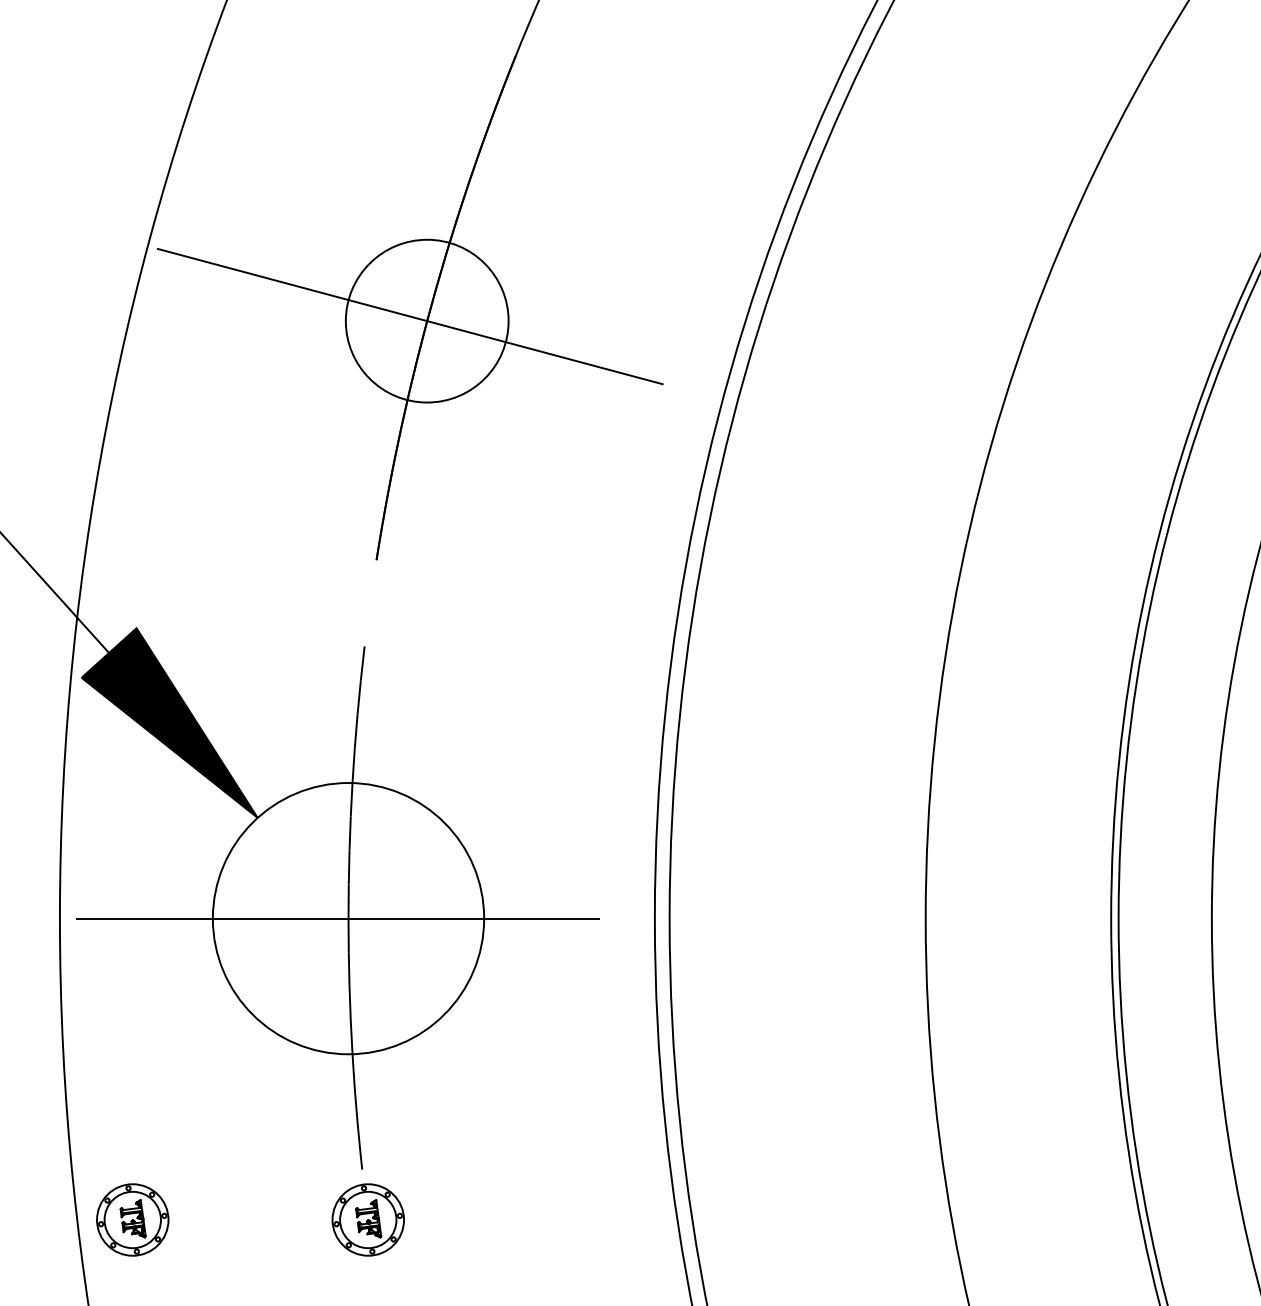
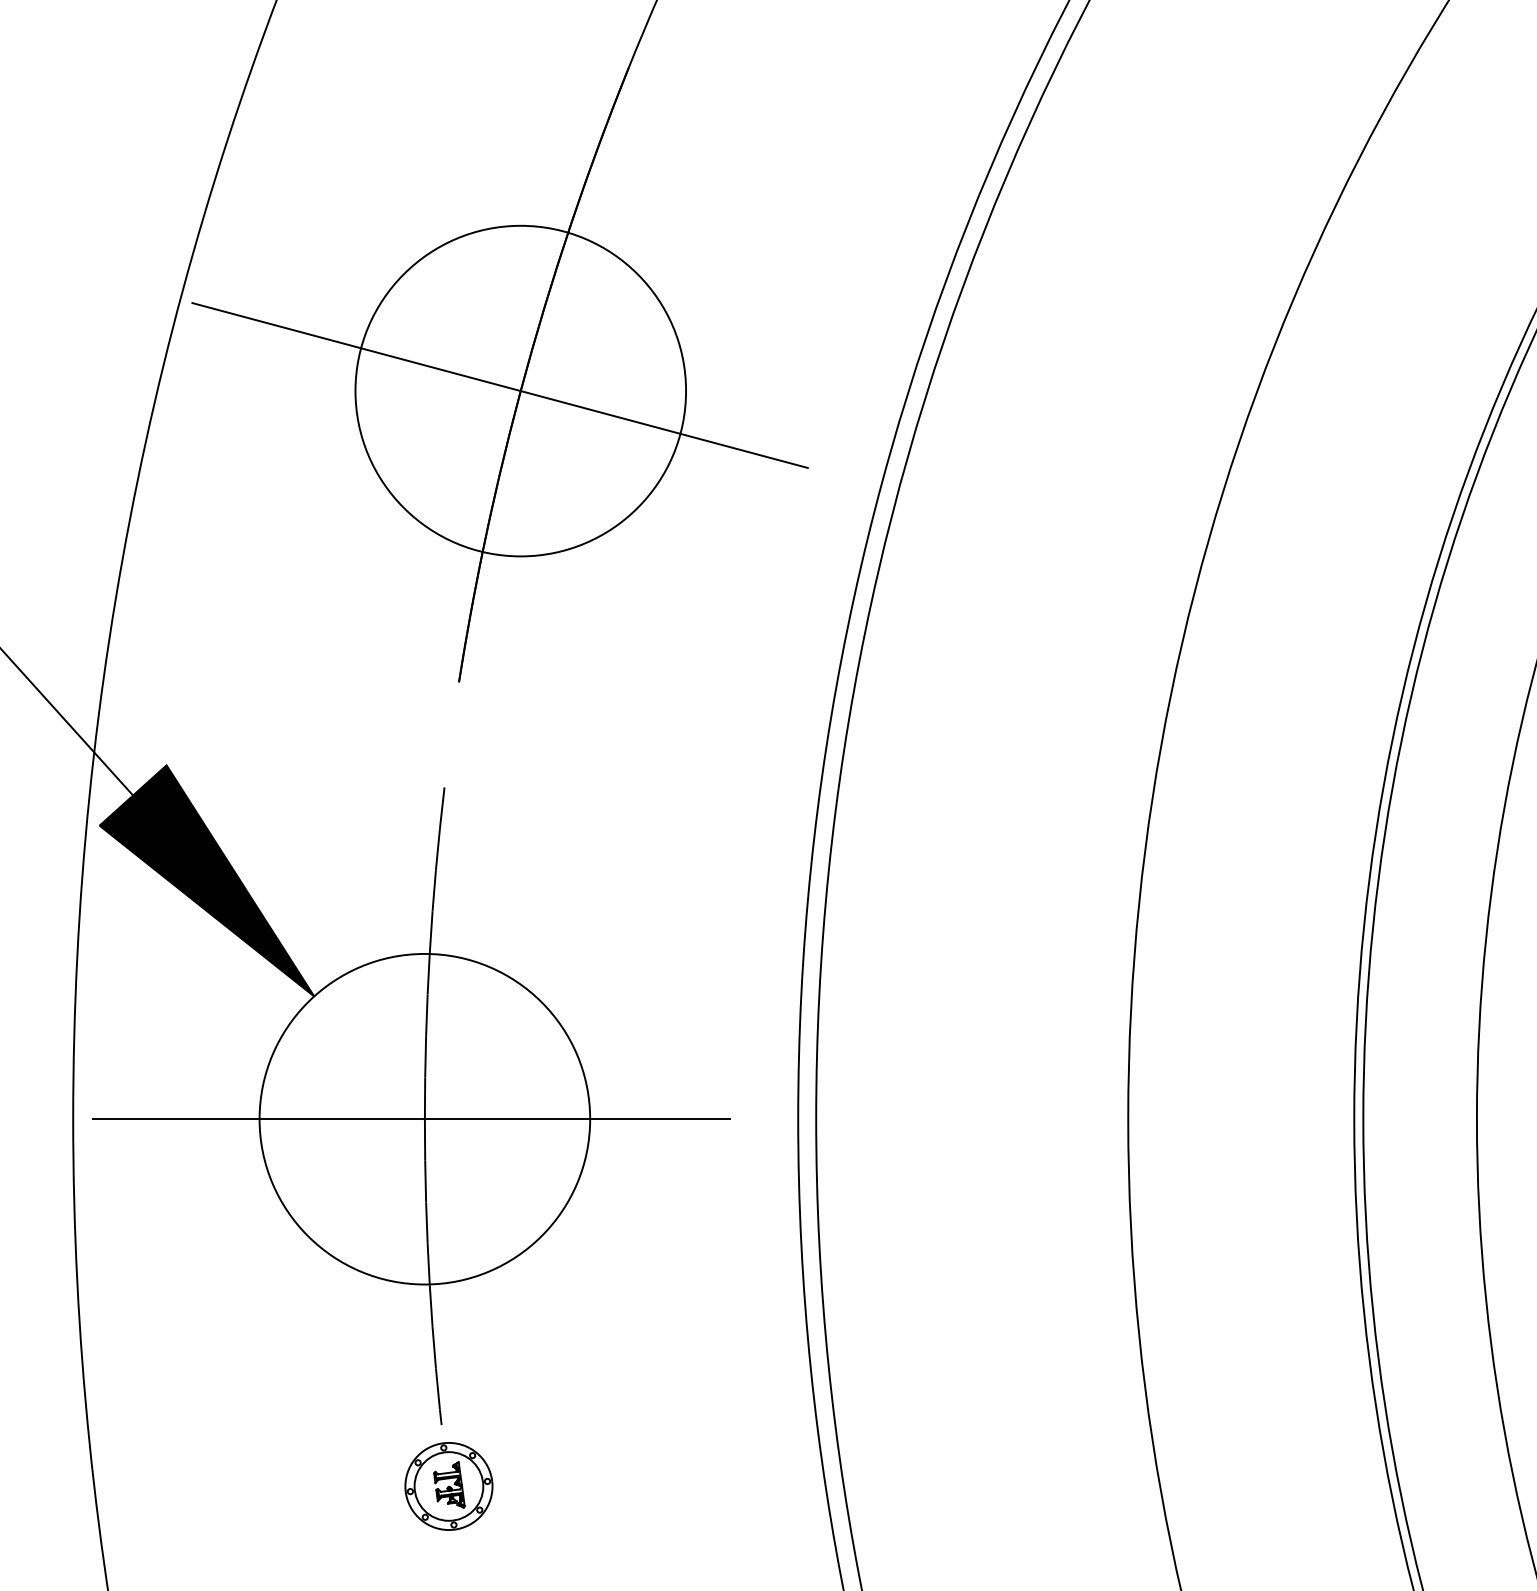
circle: (426, 320) -> (520, 390), size x1.67
part: (132, 1220) -> (161, 1486), removed

